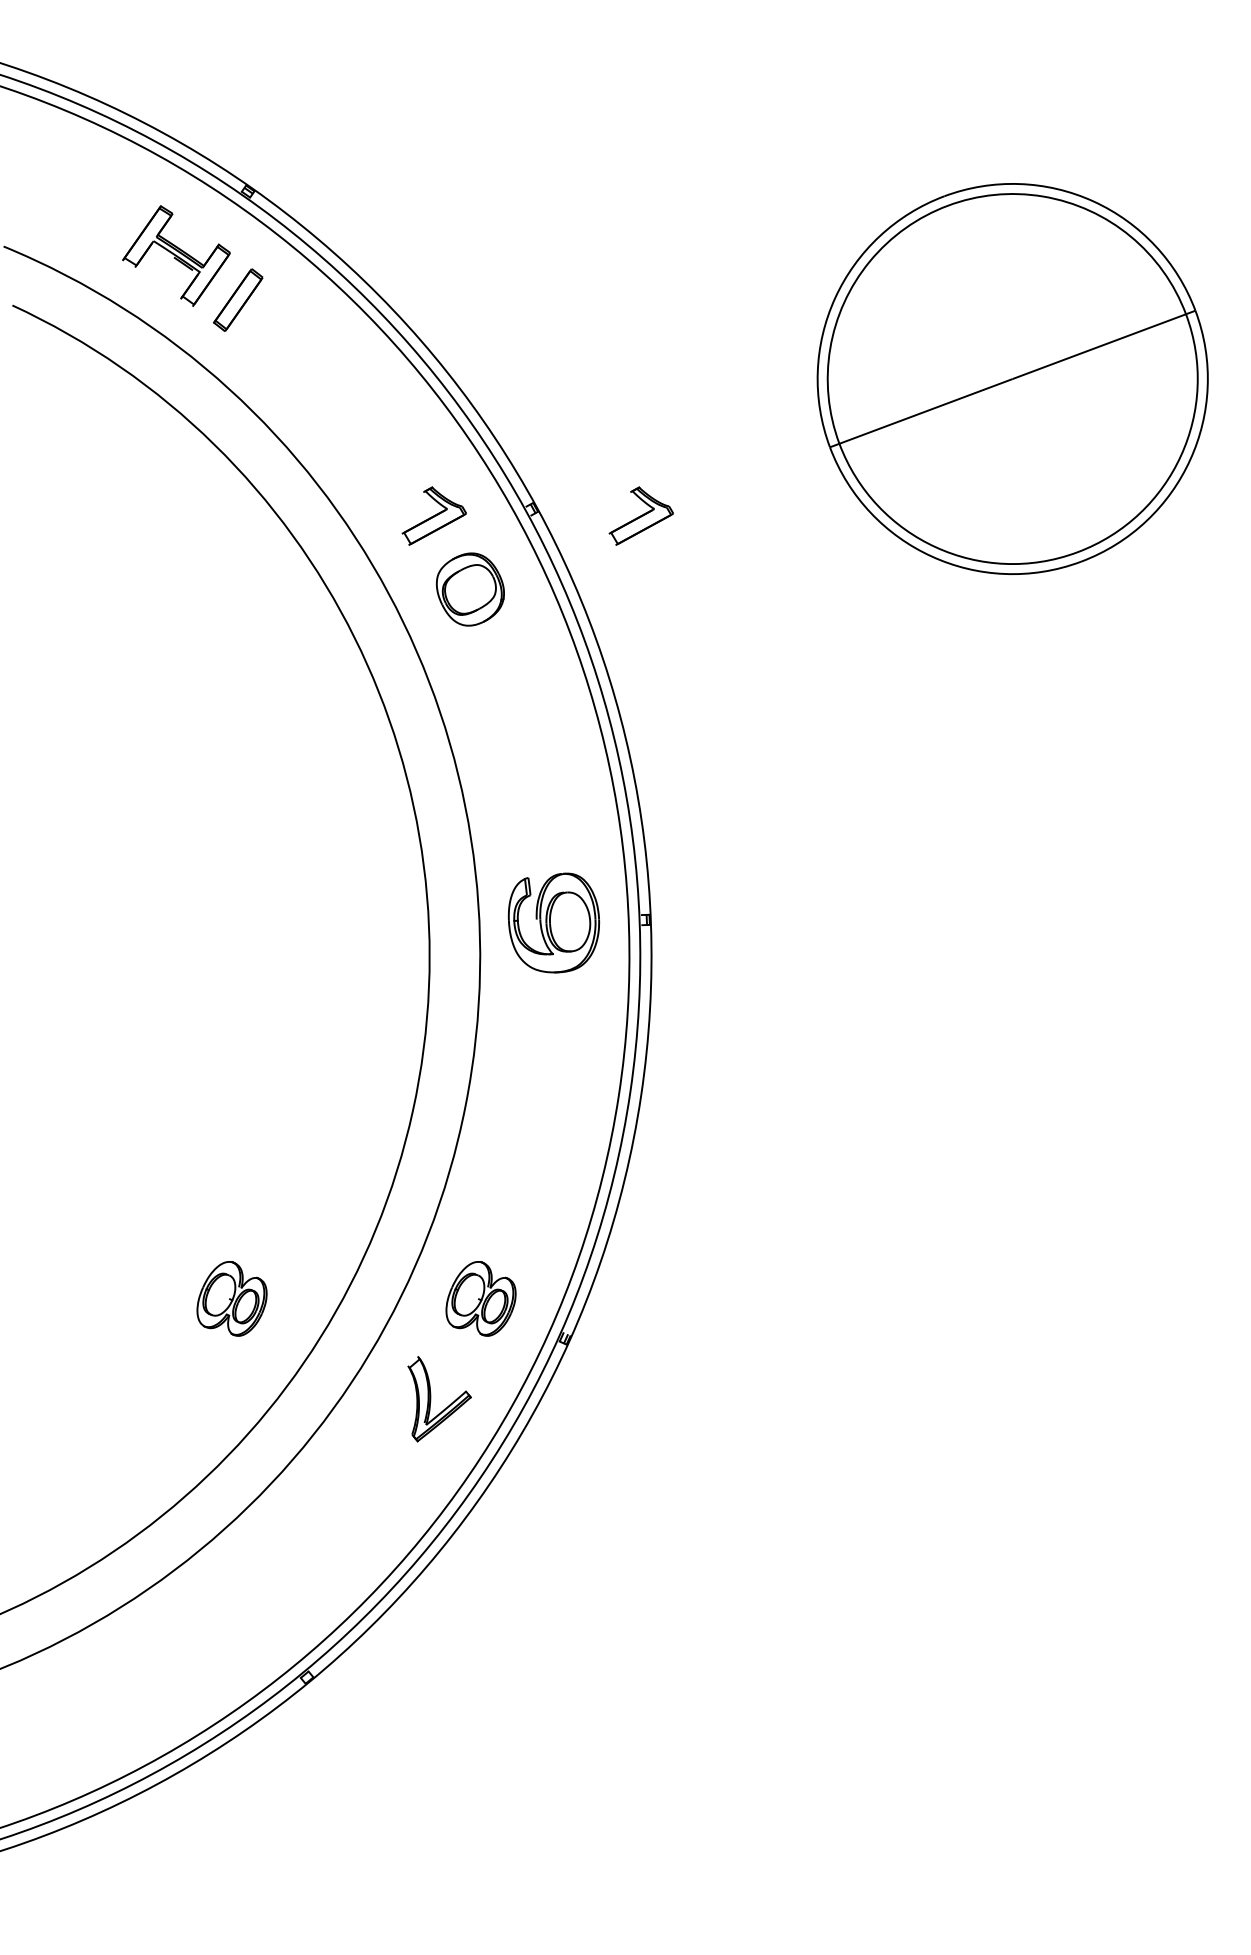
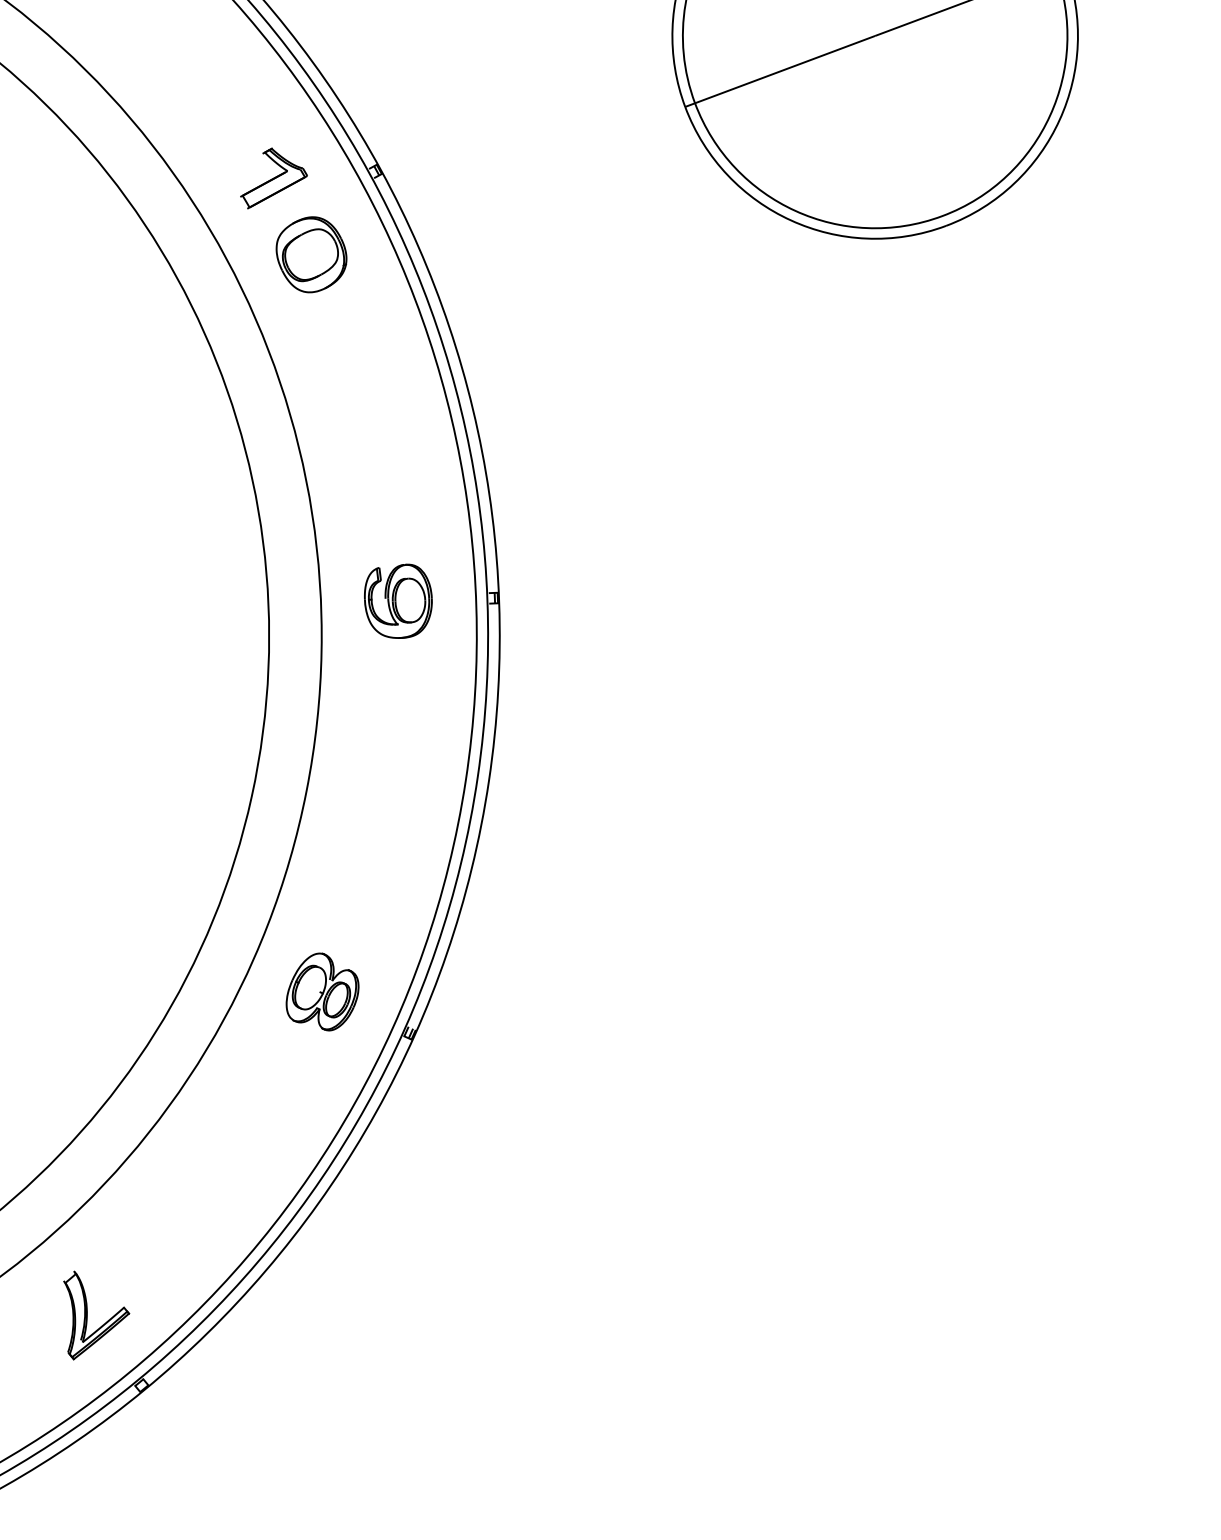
part: (640, 515) -> (488, 177), removed
part: (553, 922) -> (397, 600), size x0.71
part: (231, 1298) -> (63, 991), removed
part: (431, 1399) -> (88, 1315), moved

